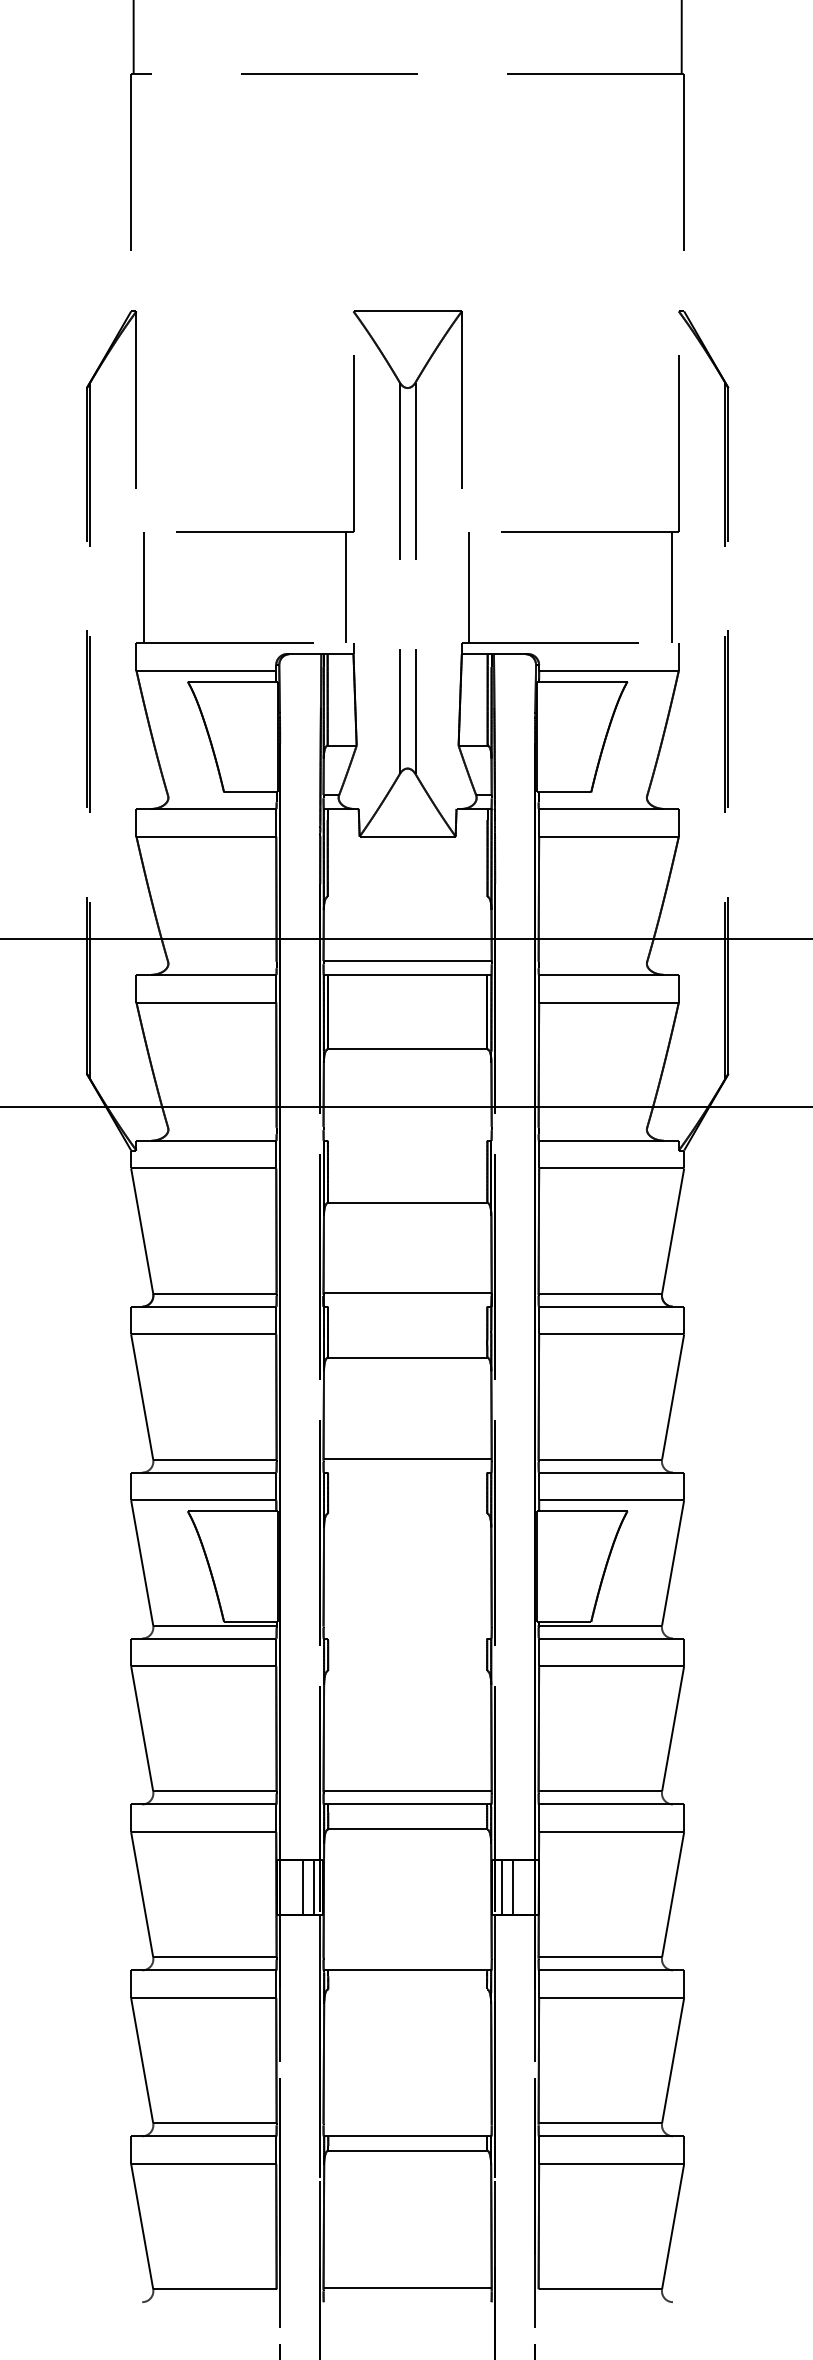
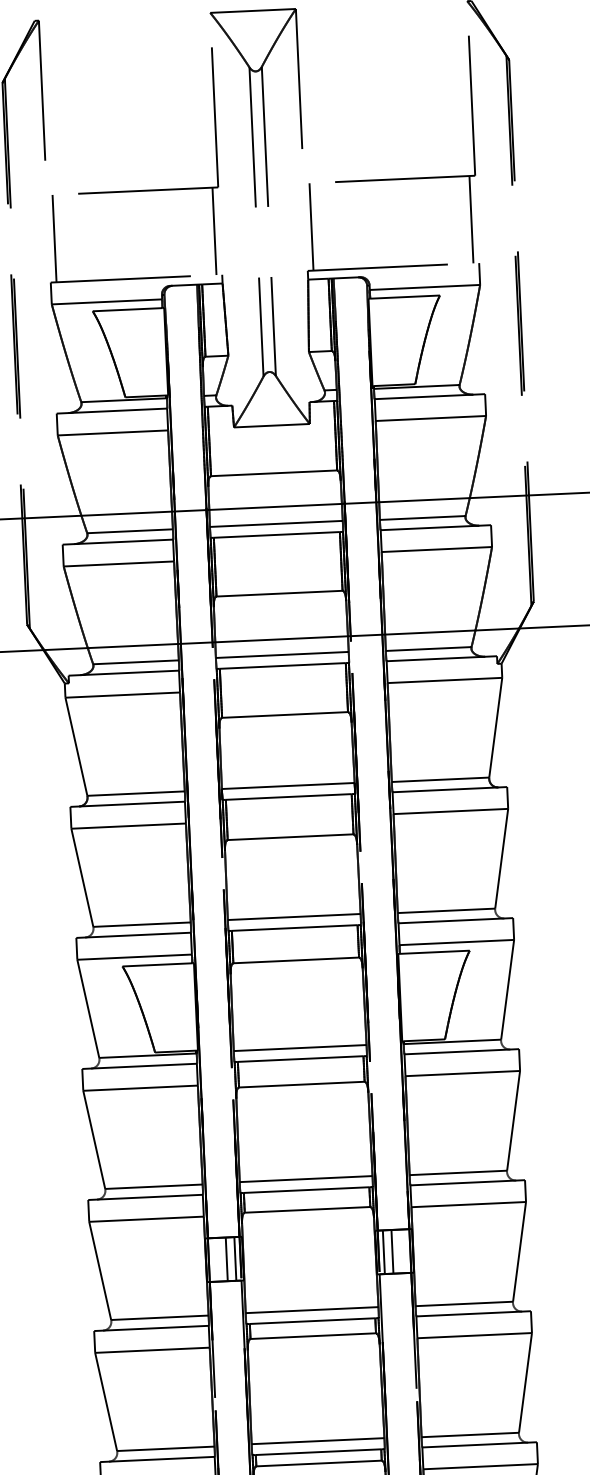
line: (222, 795) -> (124, 399), added
line: (592, 795) -> (416, 386), added
line: (407, 896) -> (273, 473), added
line: (222, 961) -> (130, 530), added
line: (592, 961) -> (422, 517), added
line: (407, 1126) -> (282, 654), added
line: (222, 1127) -> (136, 662), added
line: (592, 1127) -> (428, 648), added
line: (407, 1140) -> (282, 665), added
line: (407, 1306) -> (288, 796), added
line: (407, 1472) -> (294, 927), added
line: (407, 1513) -> (296, 960), added
line: (407, 1624) -> (300, 1047), added
line: (407, 1638) -> (300, 1059), added
line: (407, 1670) -> (301, 1084), added
line: (407, 1956) -> (311, 1310), added
line: (407, 1989) -> (313, 1336), added
line: (407, 2122) -> (317, 1441), added

